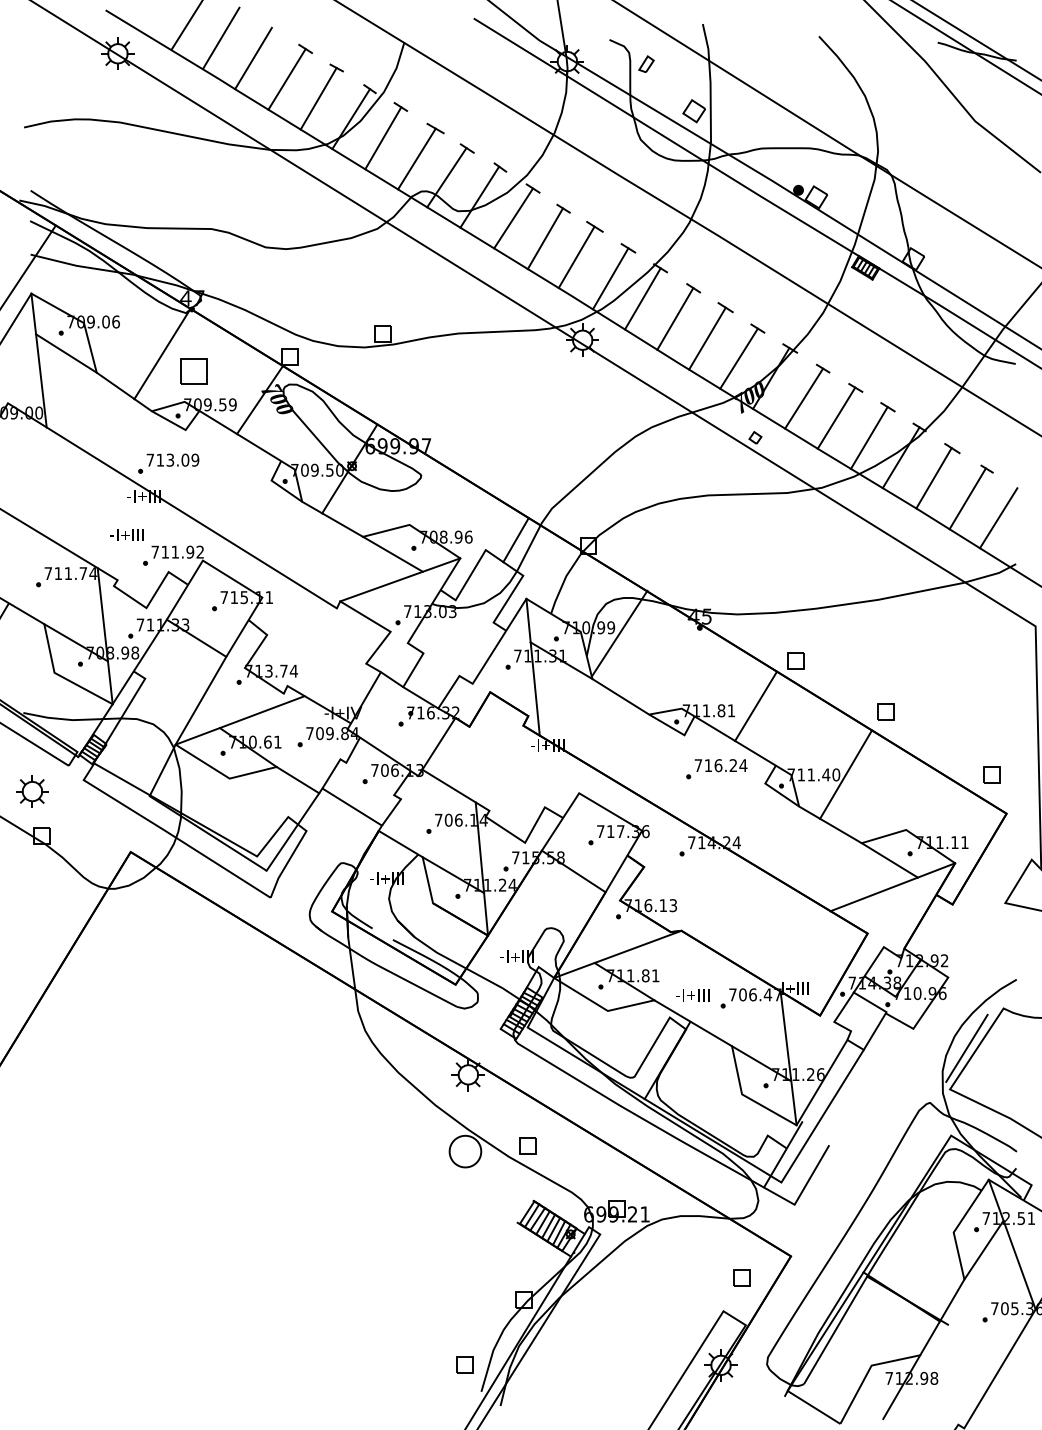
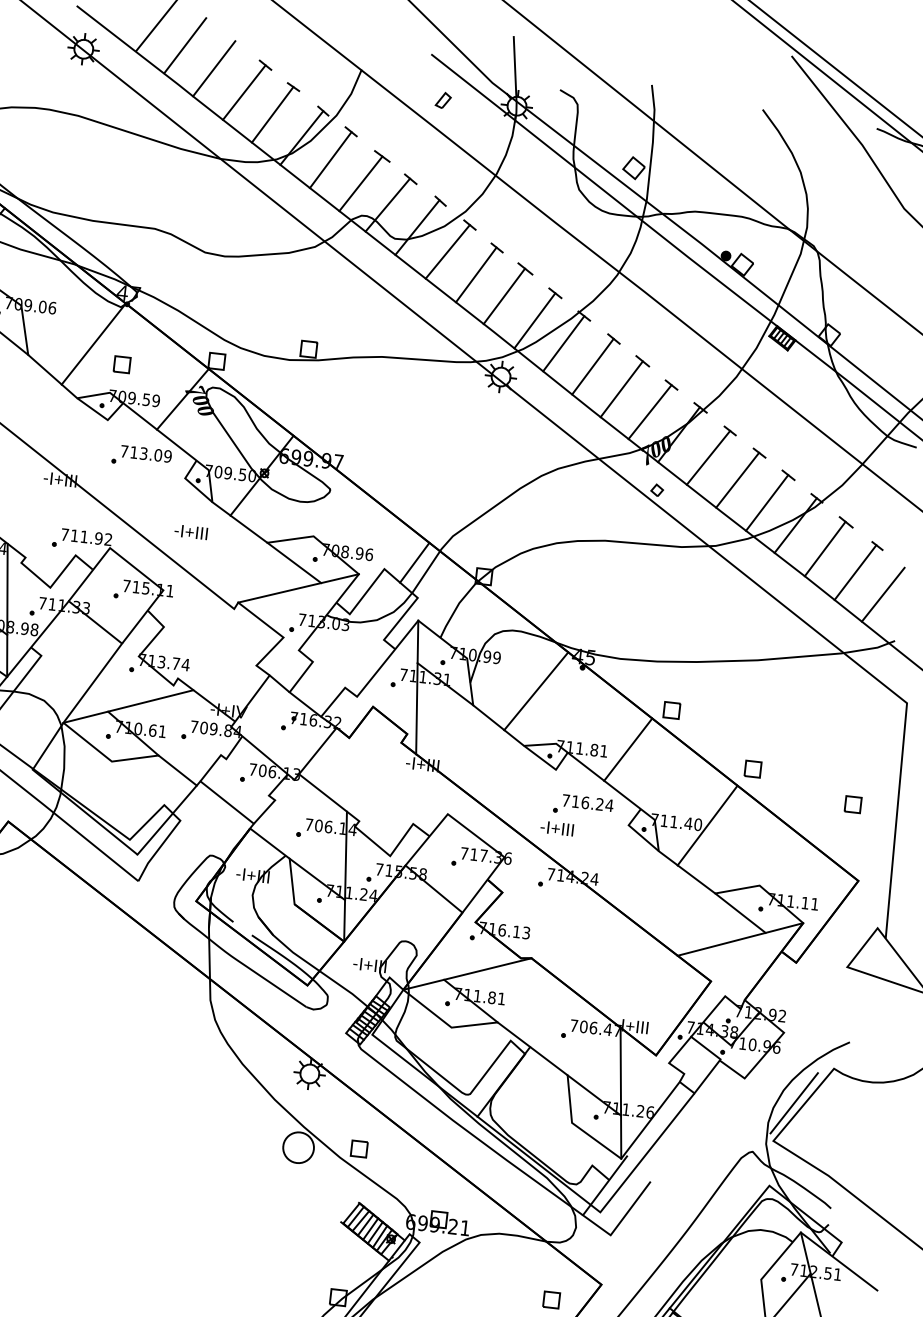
part: (646, 63) -> (443, 99), moved
part: (193, 371) -> (121, 364), size x0.62
part: (168, 463) -> (141, 456), moved
text: (126, 534) -> (190, 531), moved
line: (619, 633) -> (536, 690), moved
part: (991, 774) -> (852, 803), moved
text: (692, 995) -> (557, 828), moved

